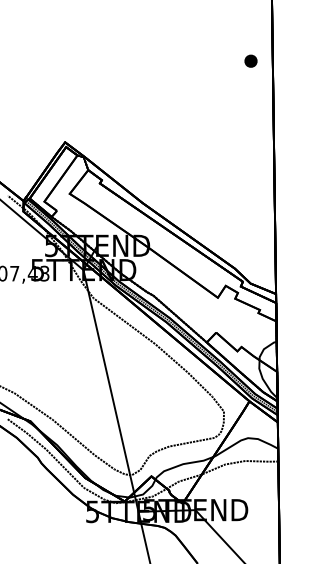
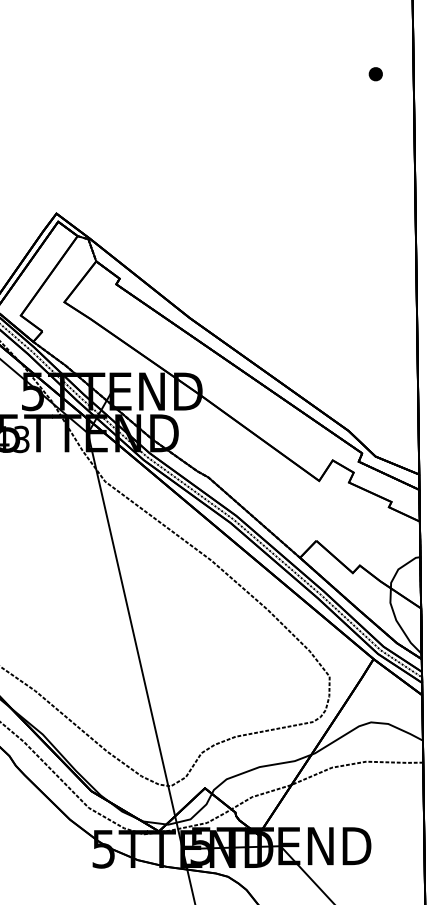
part: (250, 61) -> (375, 74), size x0.62

